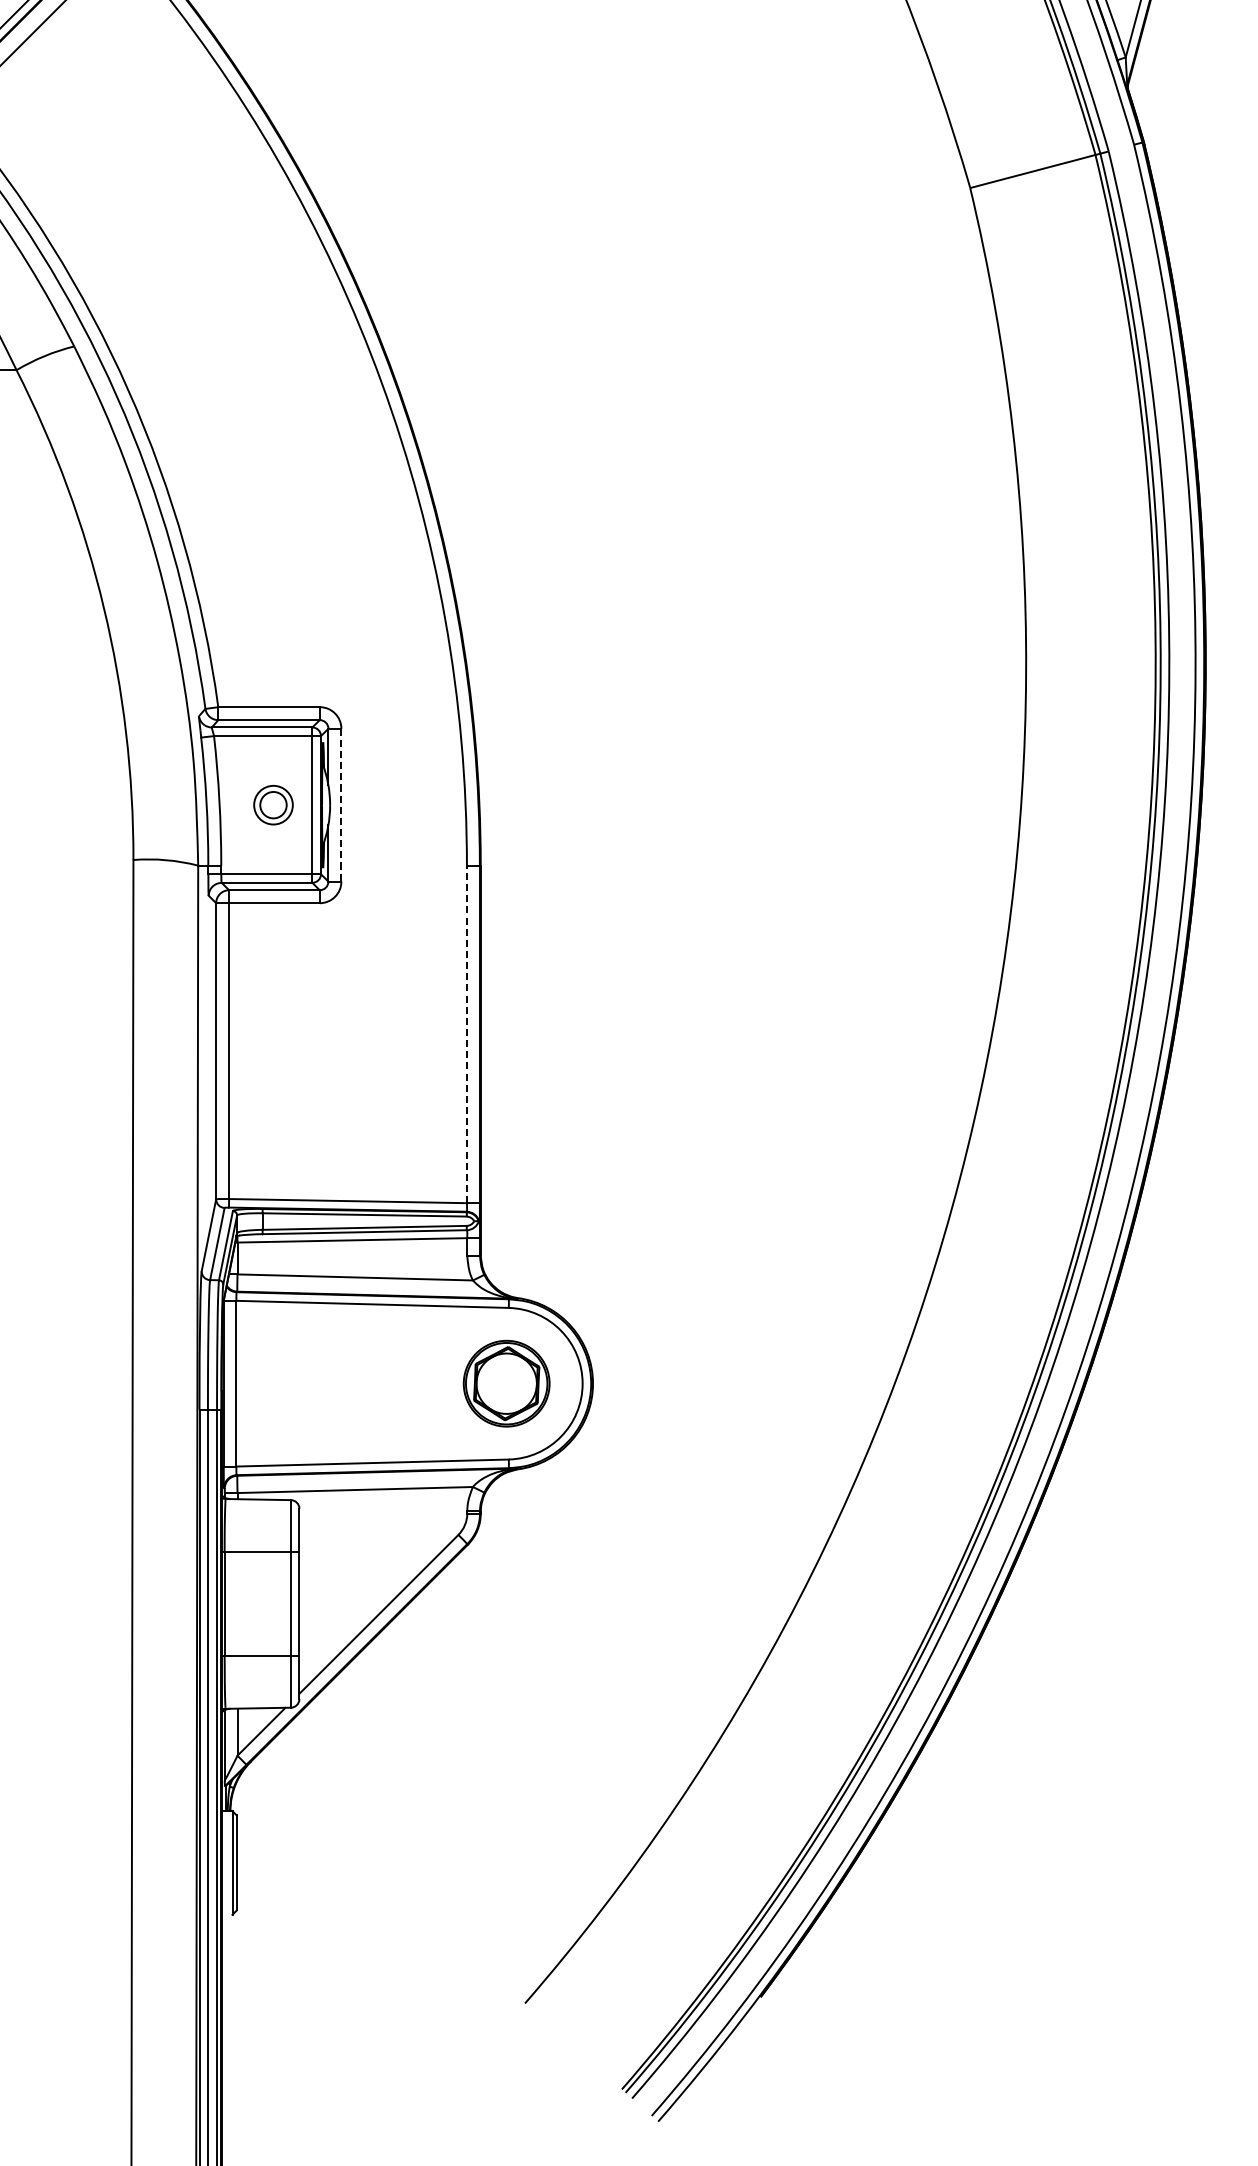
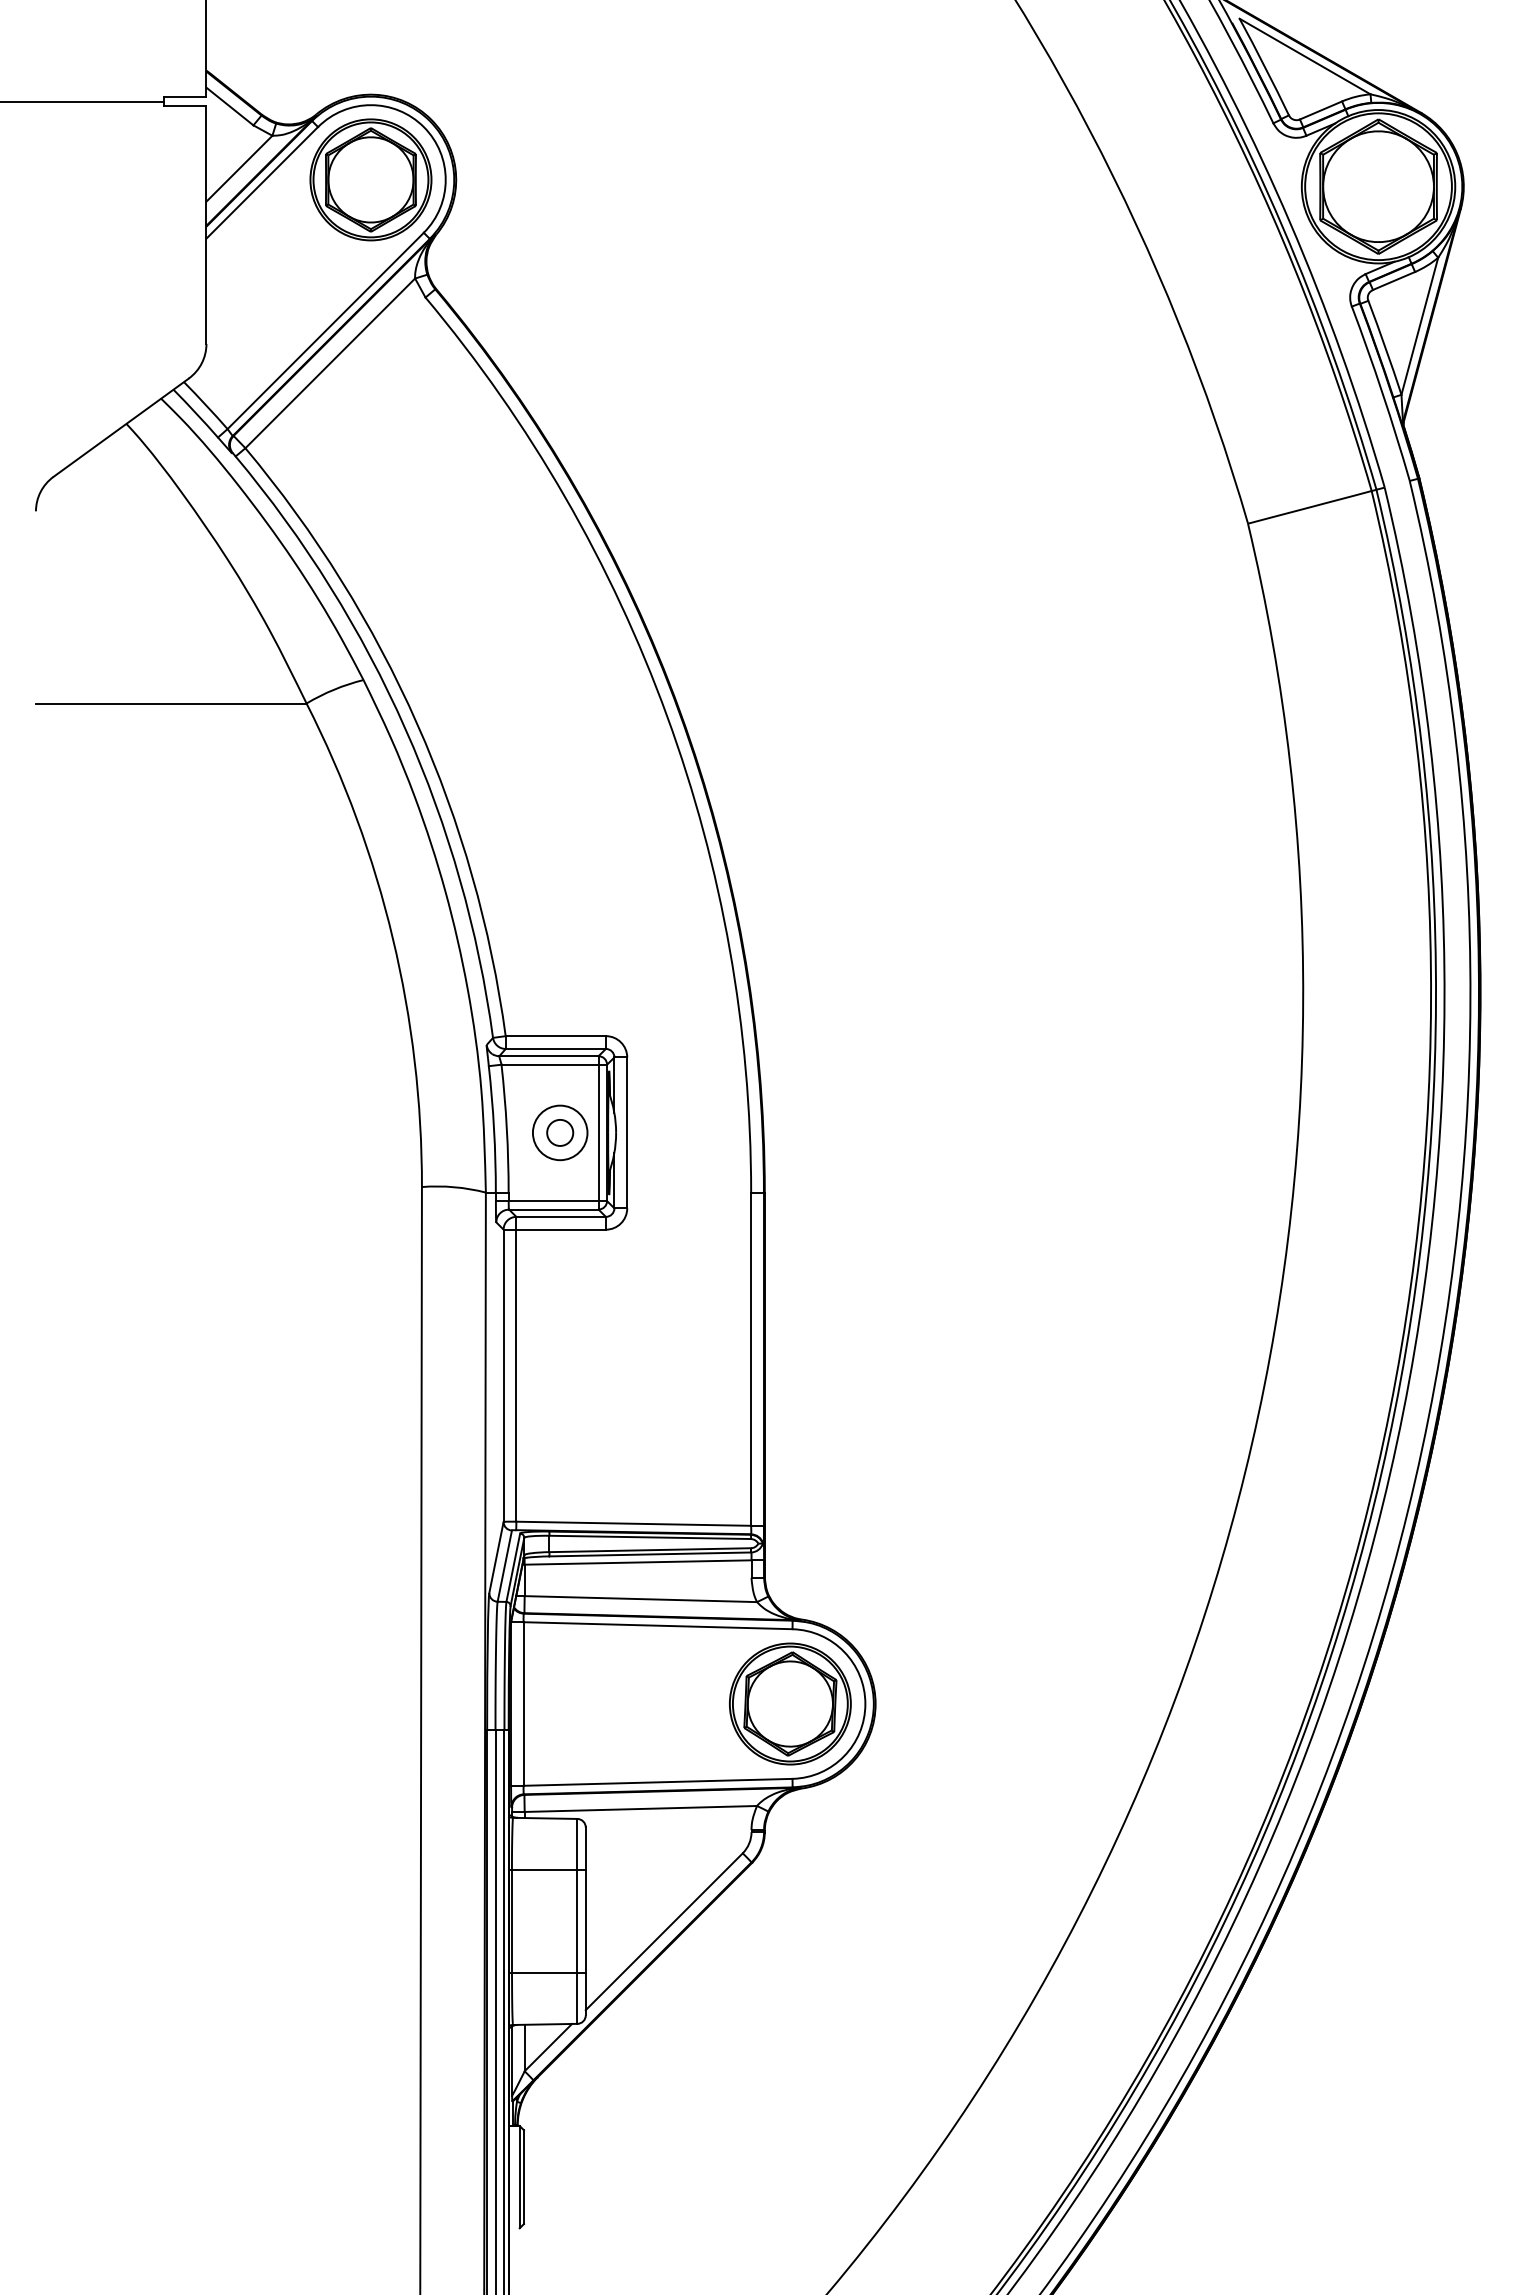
circle: (272, 804) -> (559, 1132), size x1.43
line: (341, 805) -> (627, 1133), dashed -> solid
line: (467, 1034) -> (751, 1359), dashed -> solid
part: (506, 1383) -> (790, 1703), size x1.43

